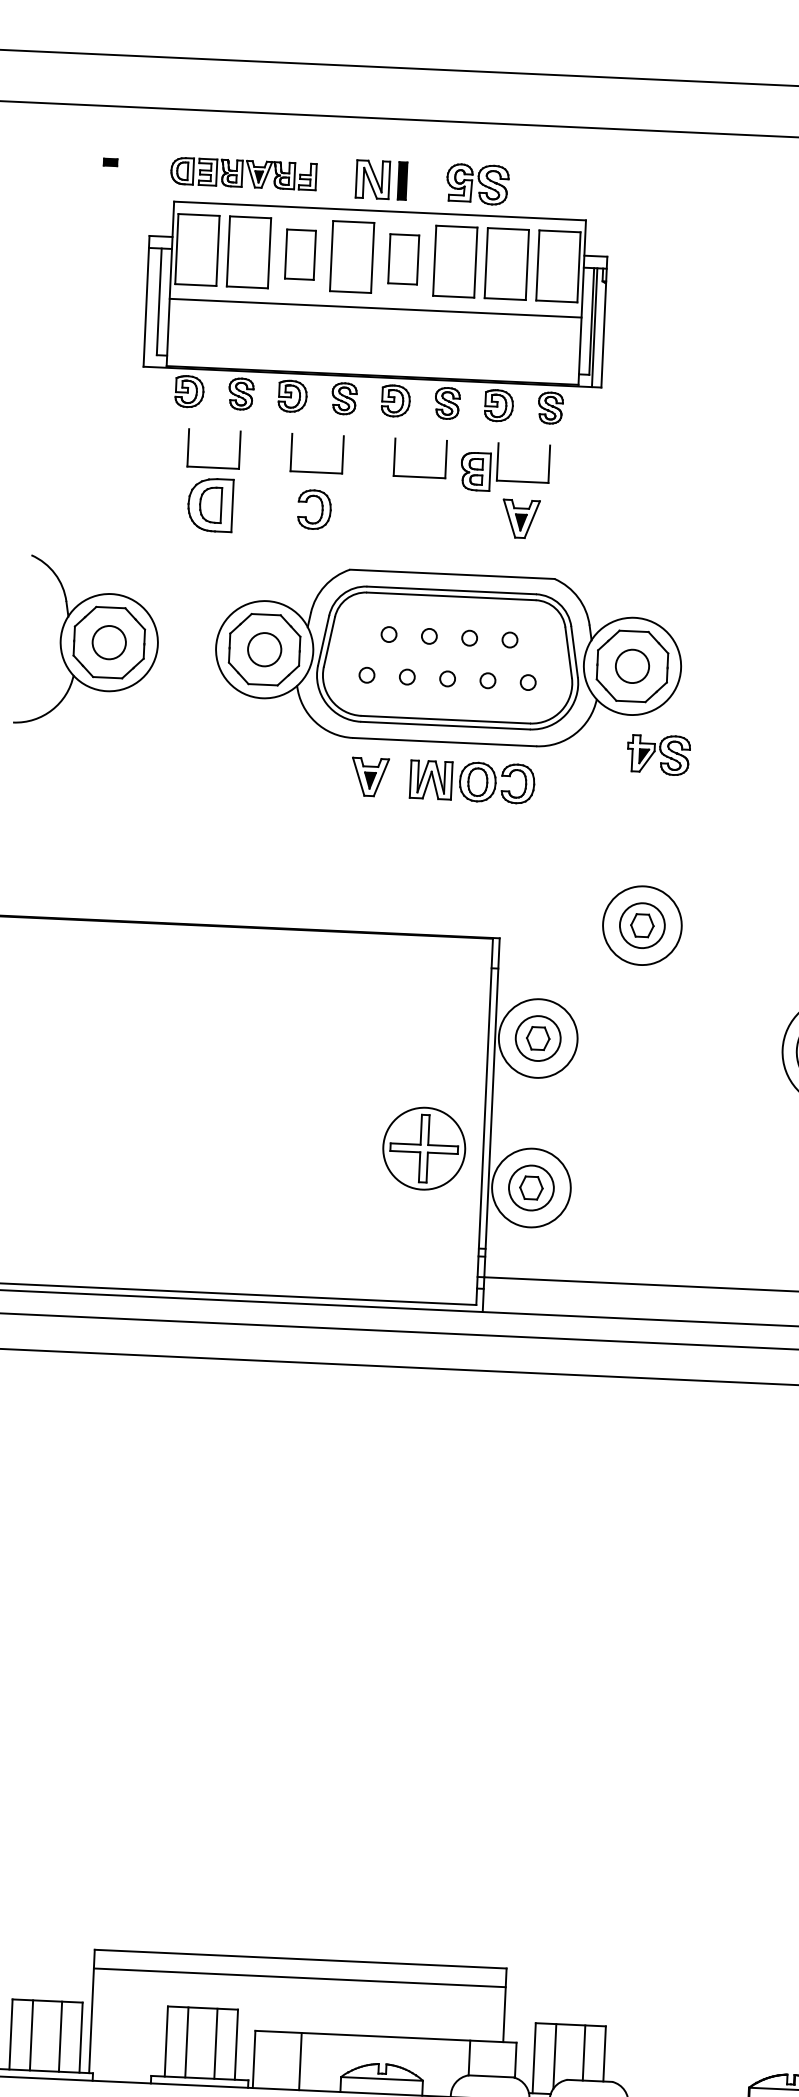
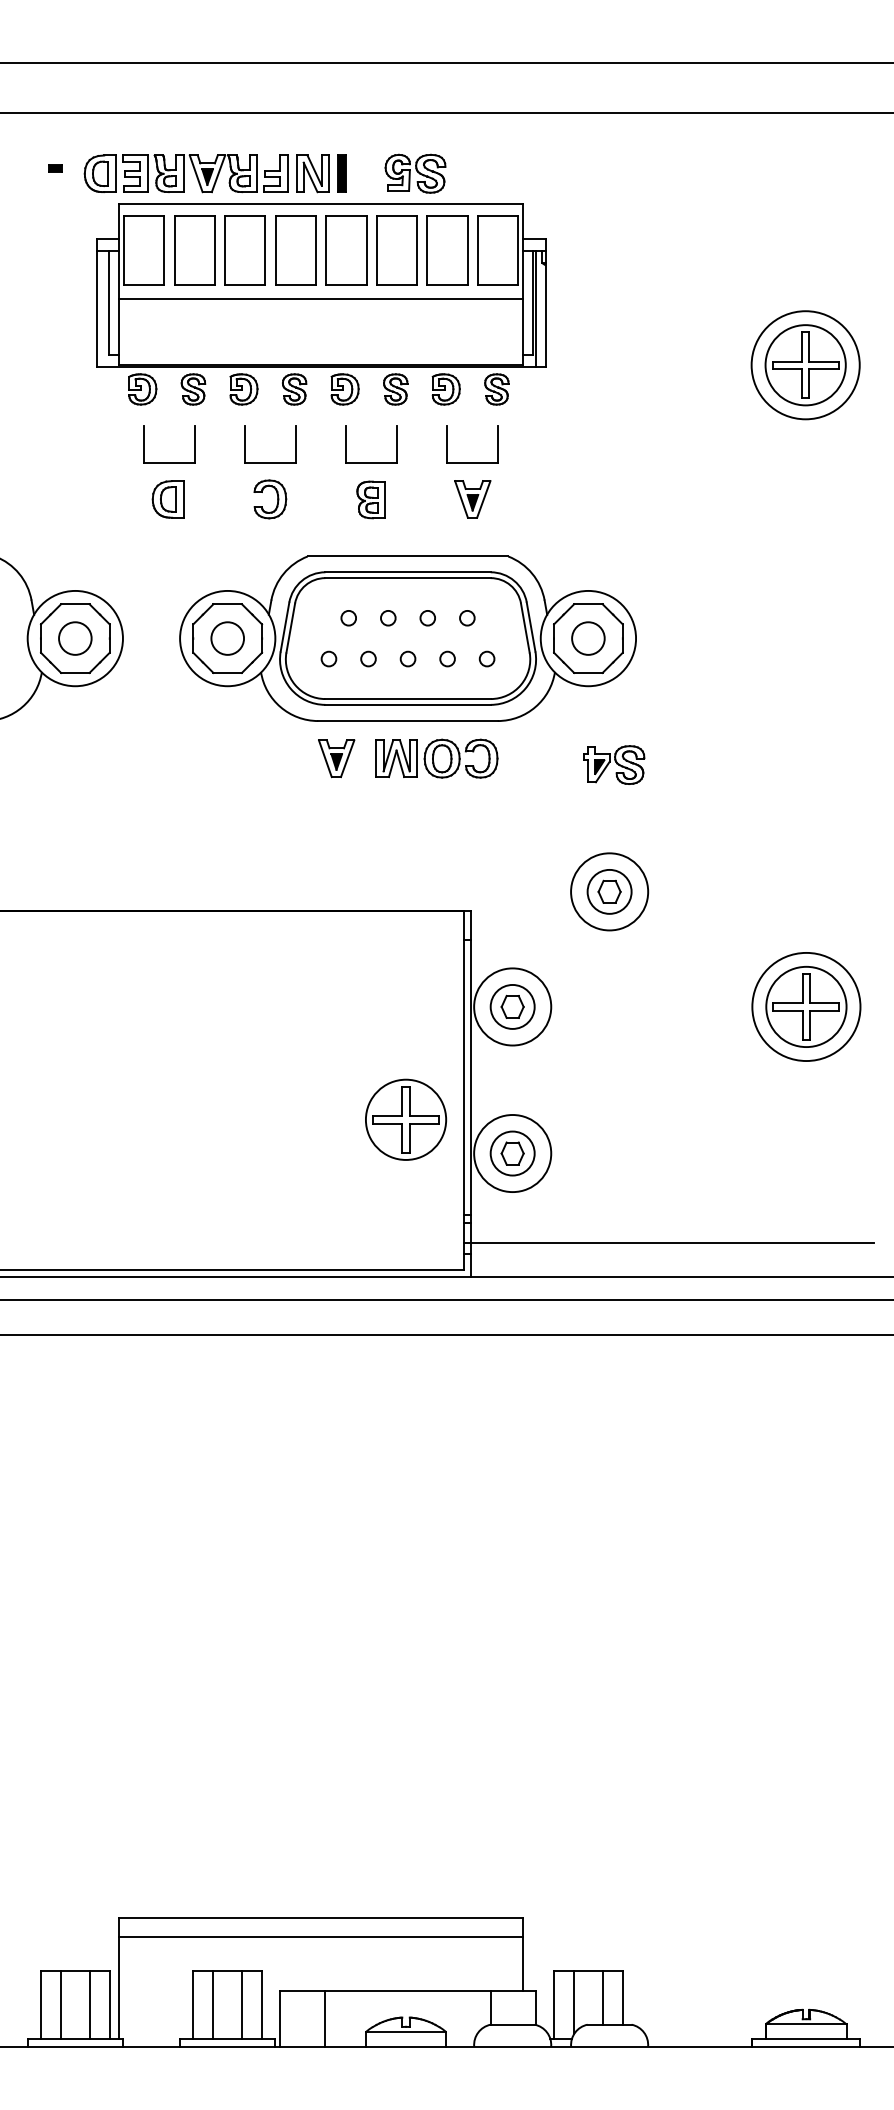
part: (243, 173) -> (185, 173), size x1.43
part: (299, 254) -> (244, 250), size x1.43
part: (403, 259) -> (346, 250), size x1.43
part: (474, 471) -> (370, 499), moved
part: (209, 505) -> (167, 499), size x0.71
part: (659, 754) -> (614, 764), moved

